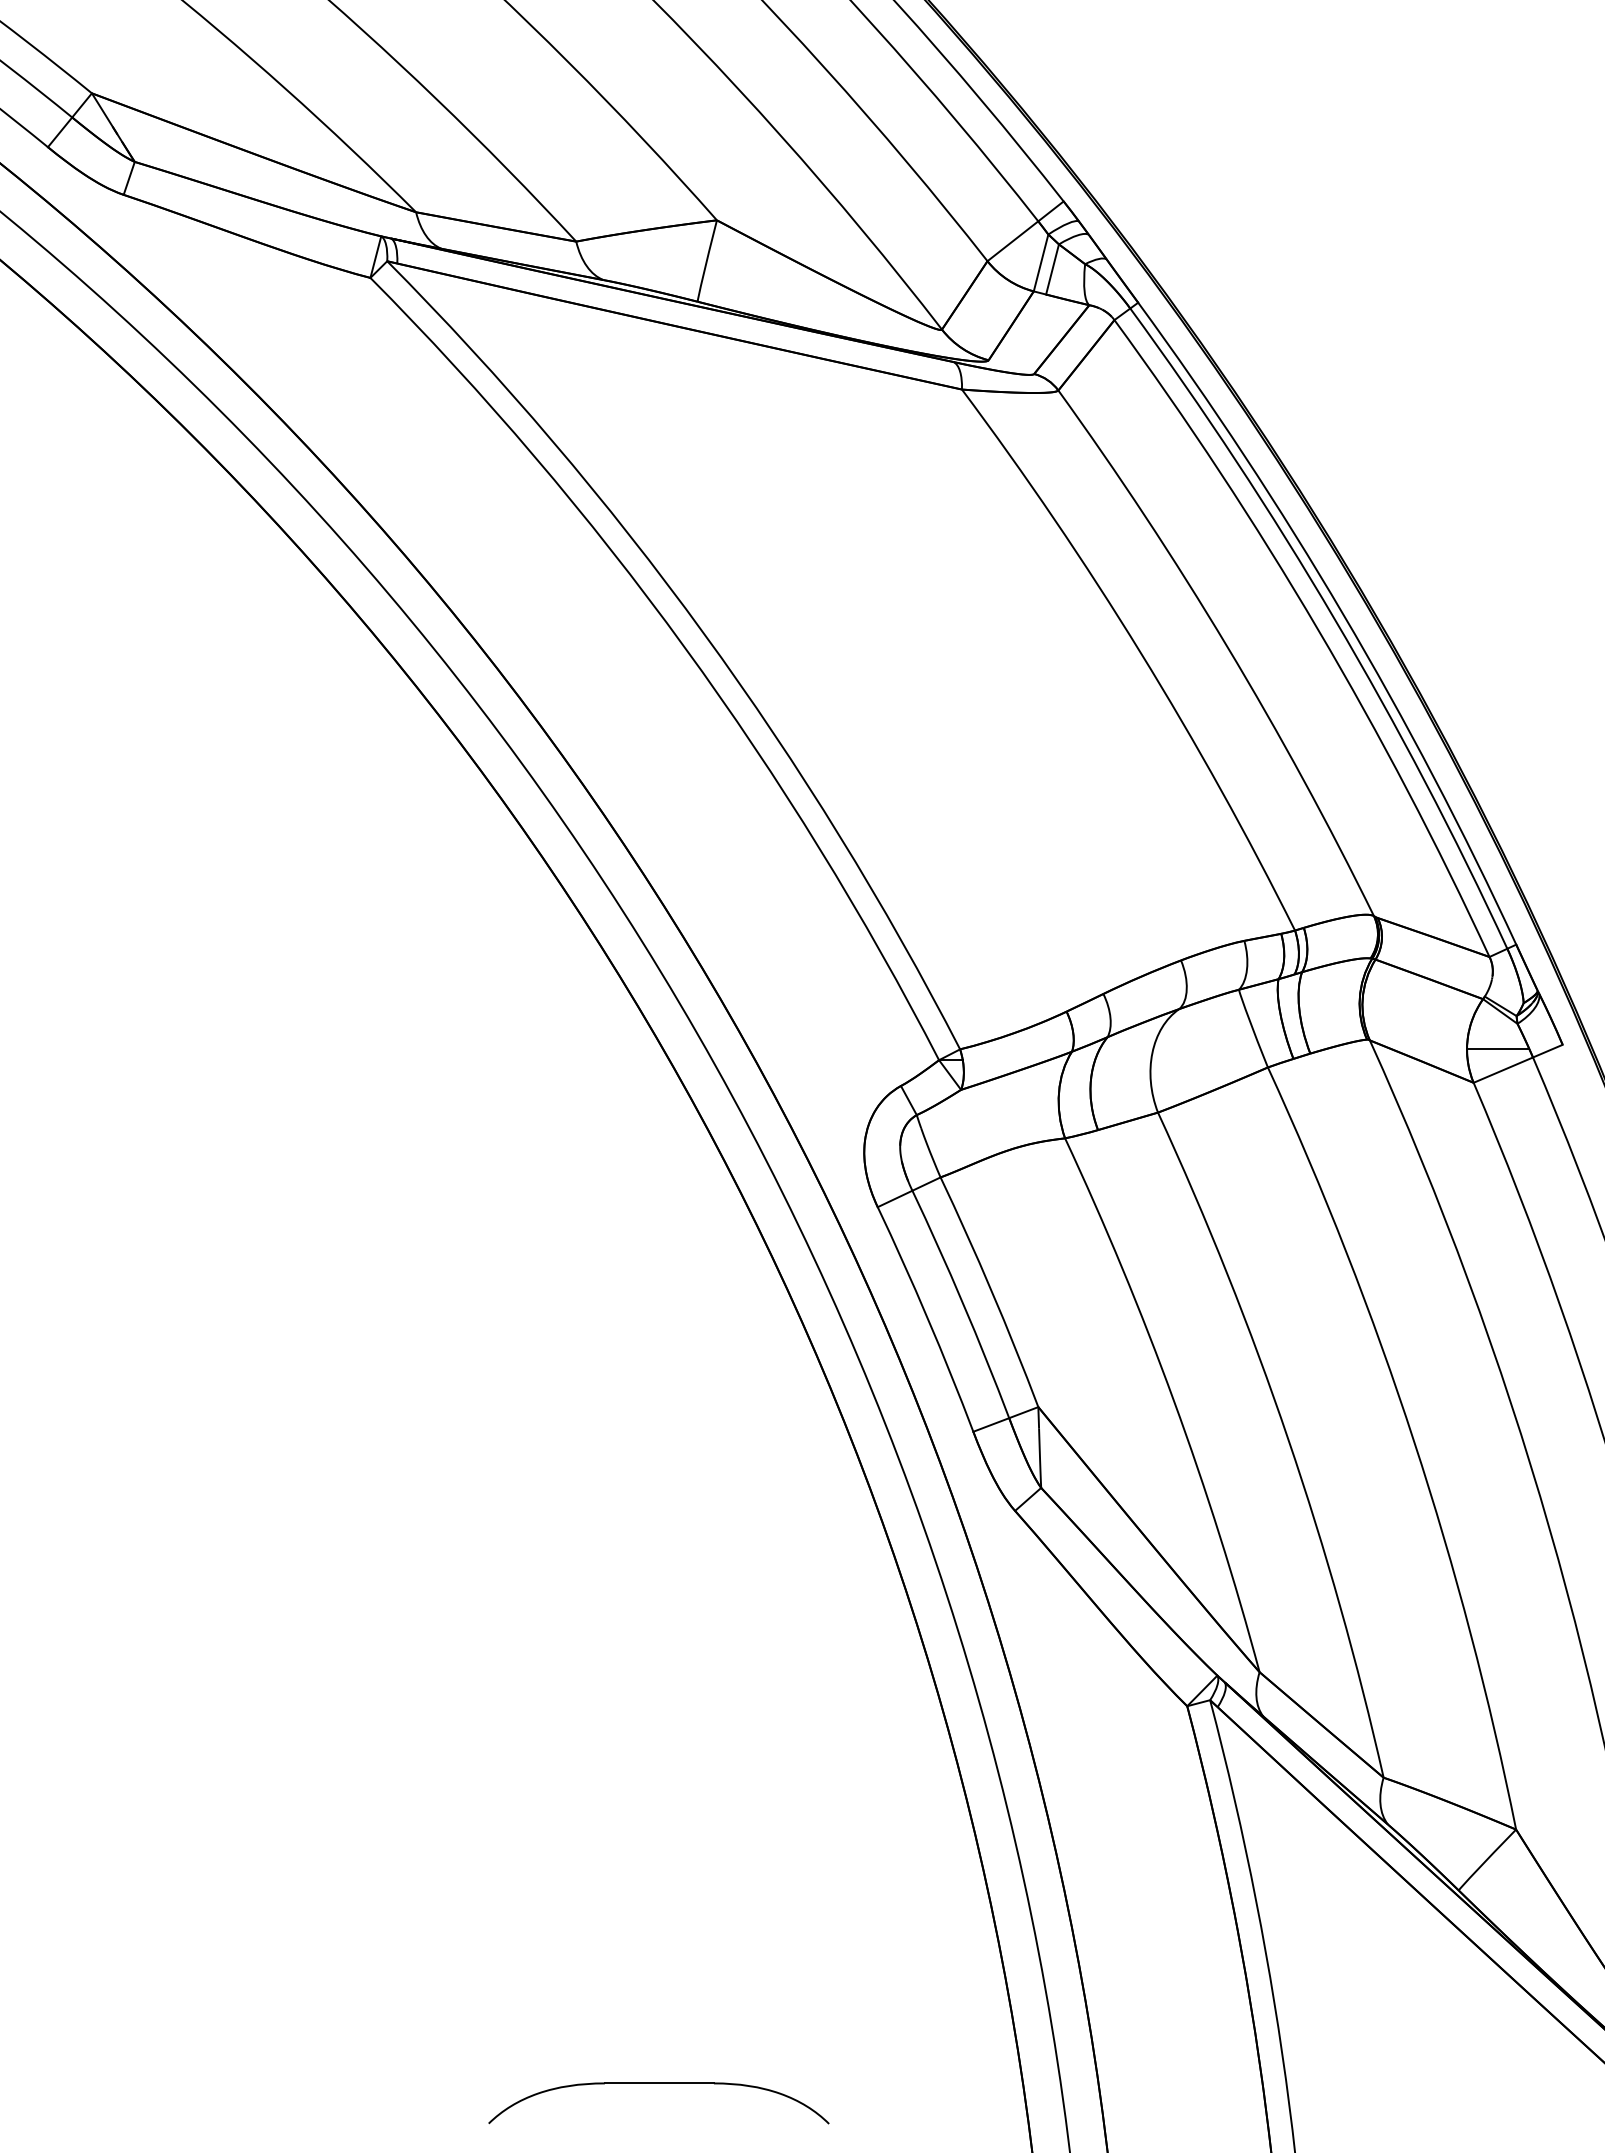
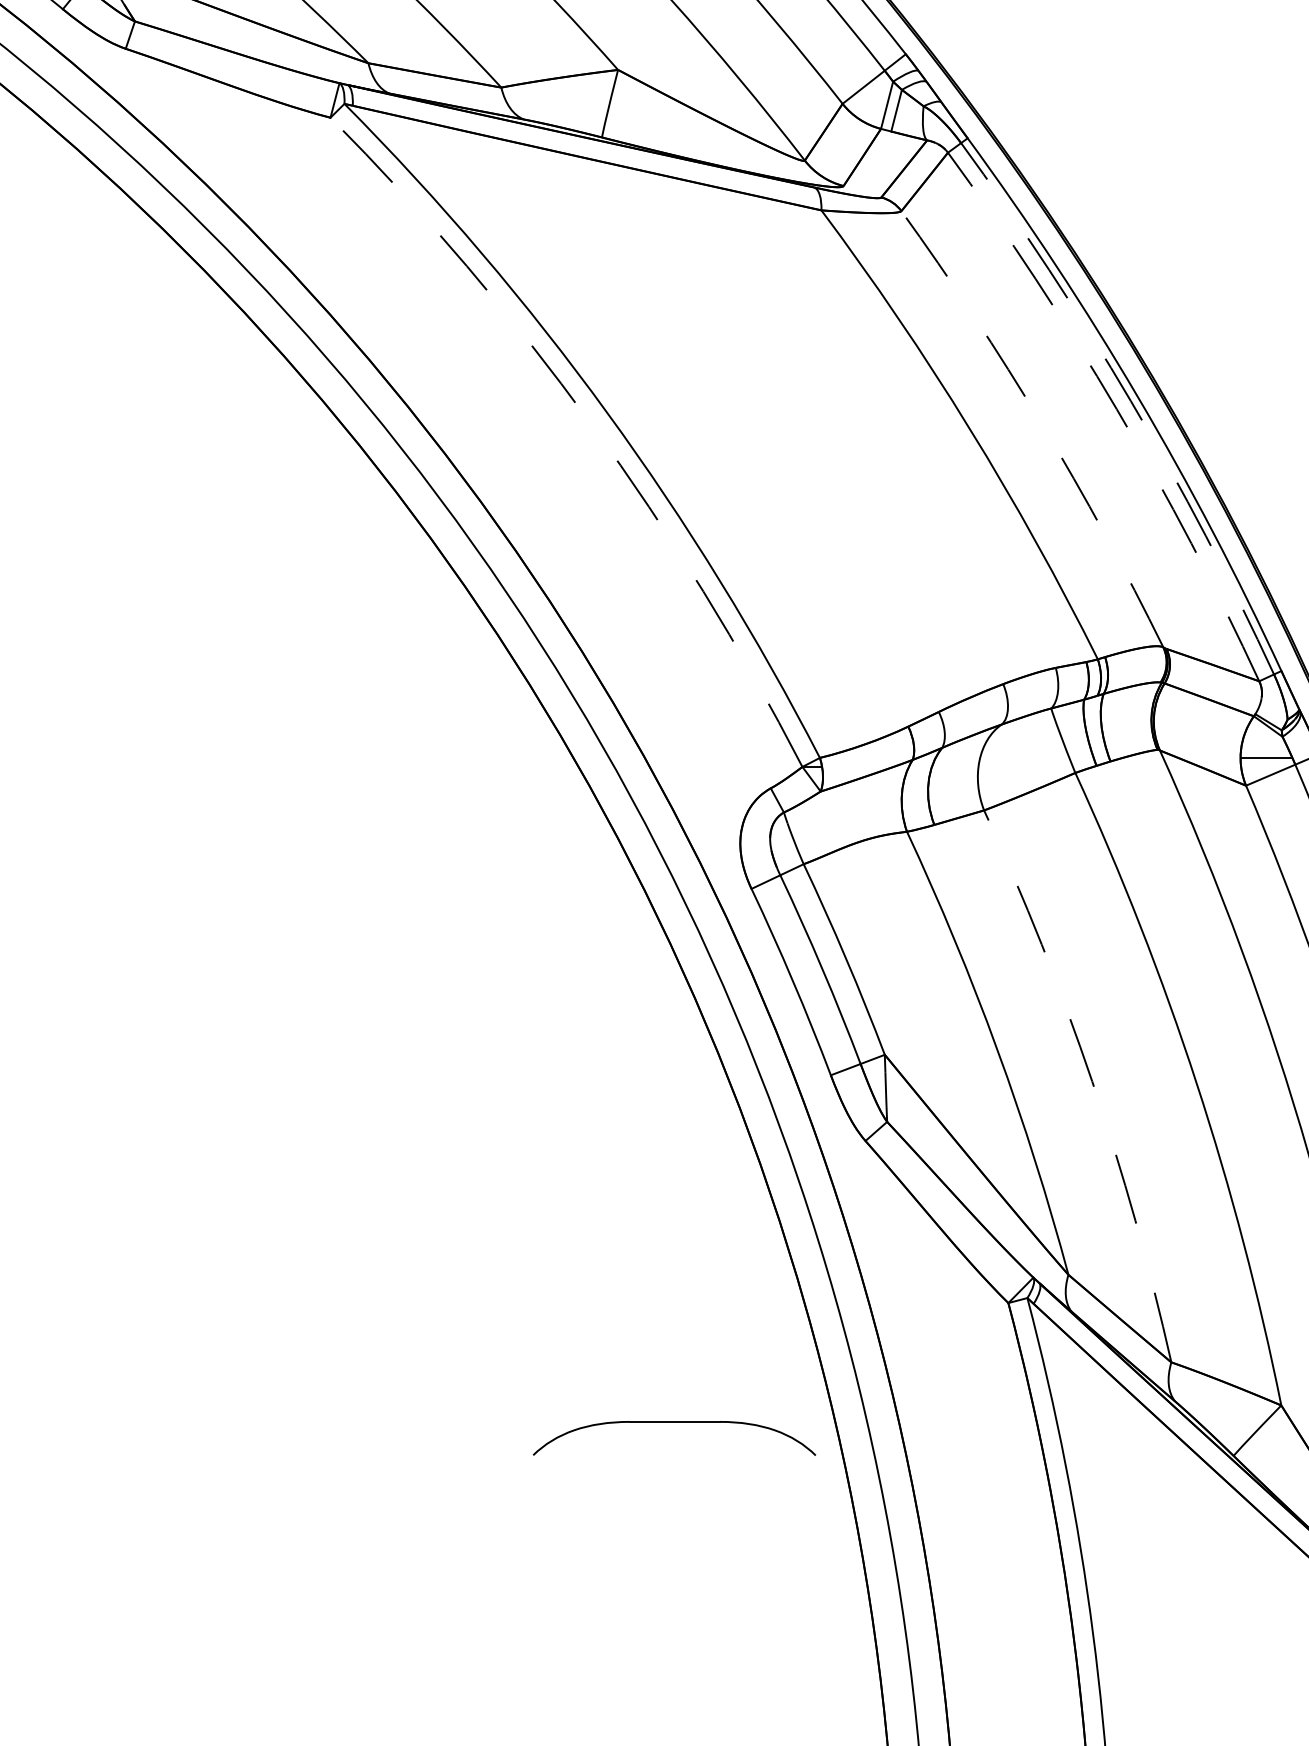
arc: (1334, 619) -> (1130, 401), solid -> dashed
arc: (1317, 629) -> (1116, 409), solid -> dashed
arc: (1227, 646) -> (1041, 423), solid -> dashed
arc: (684, 647) -> (591, 424), solid -> dashed
arc: (1288, 1439) -> (1092, 1081), solid -> dashed
part: (658, 2083) -> (674, 1421), moved

